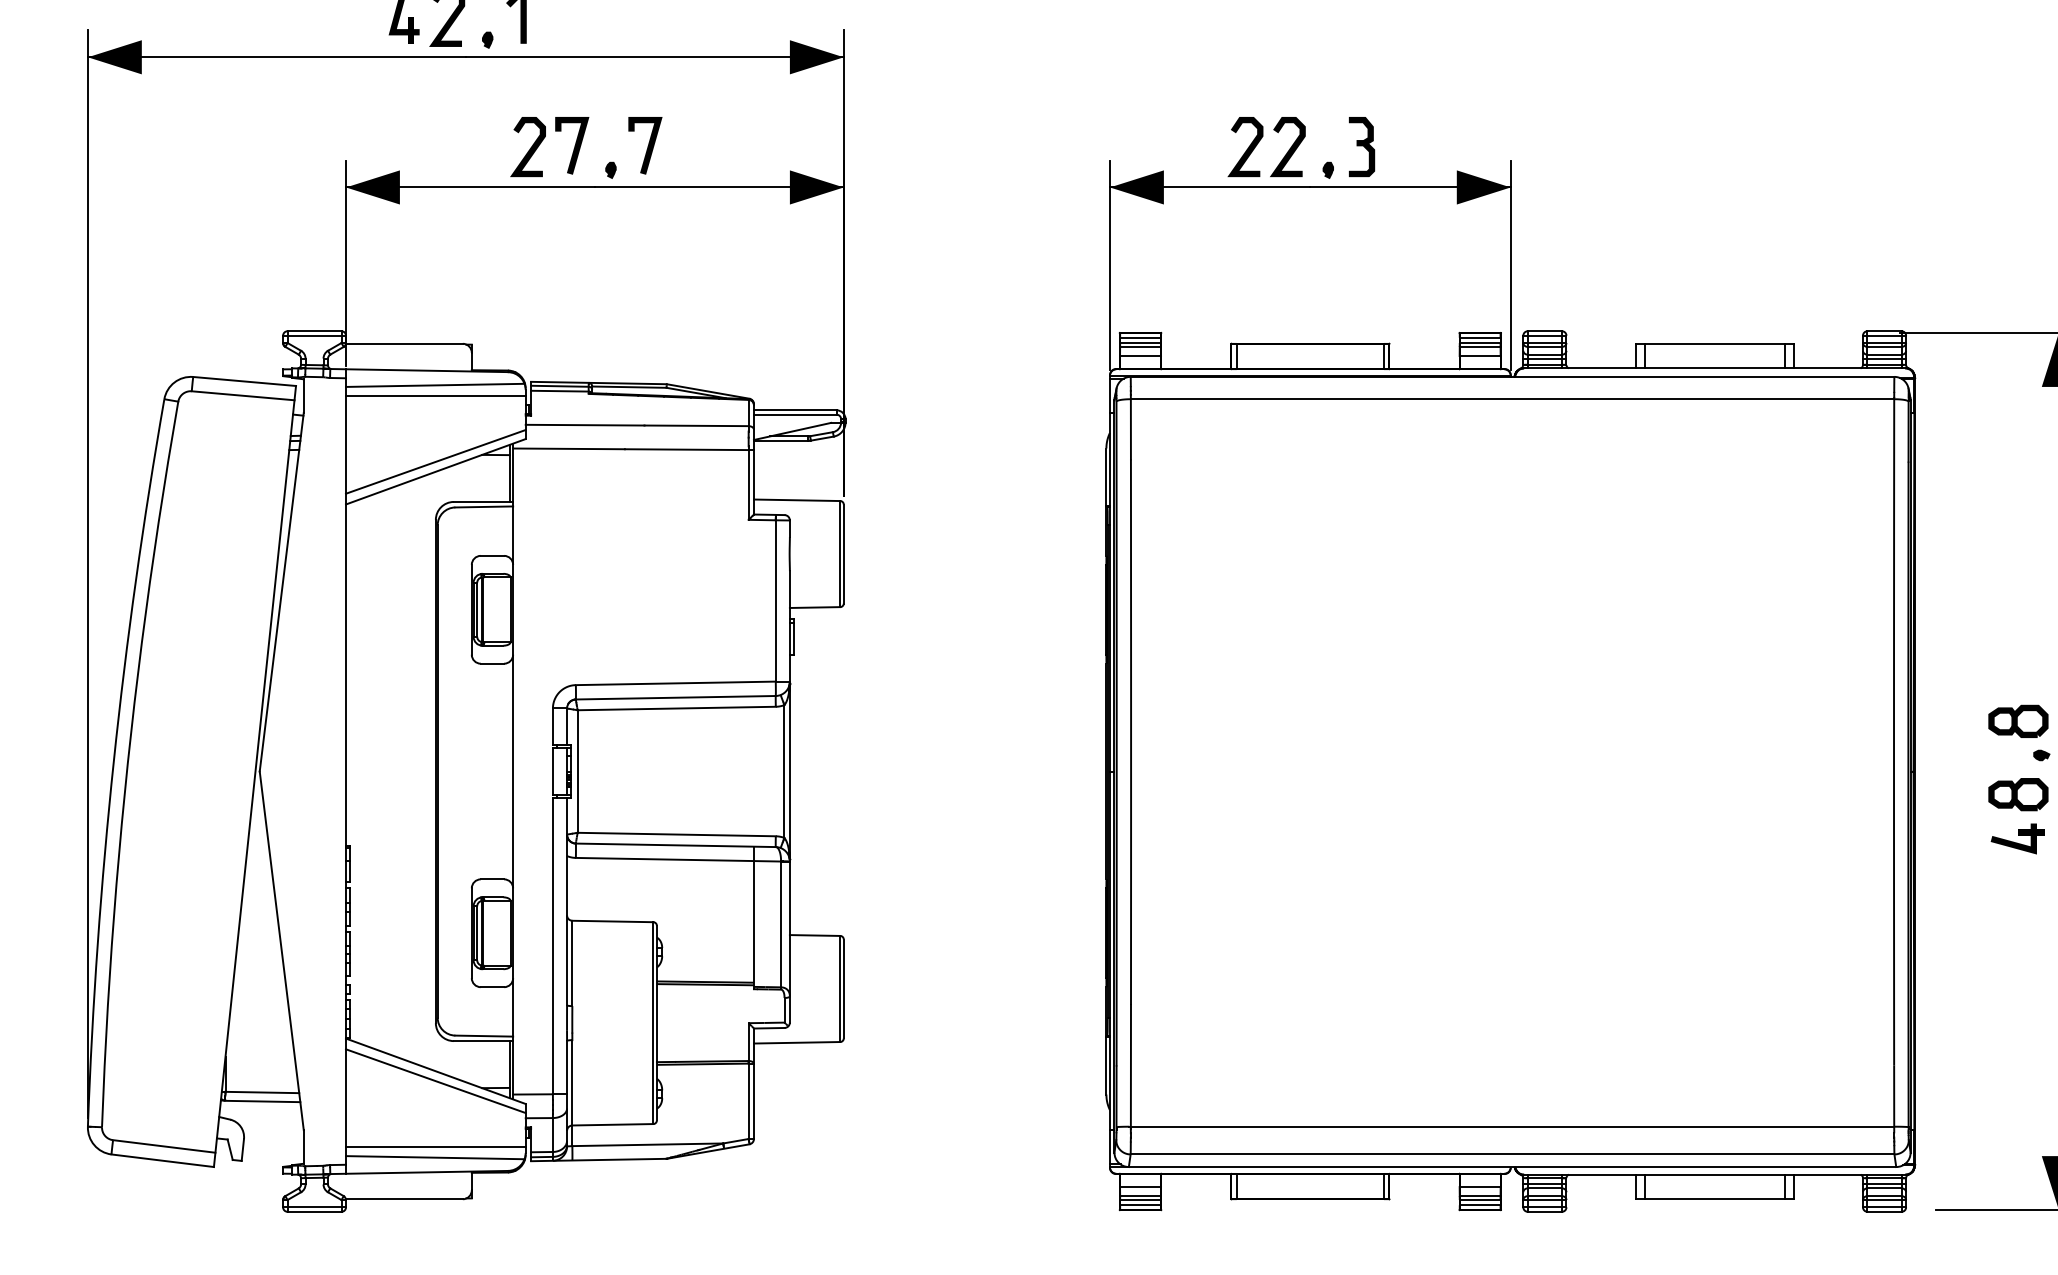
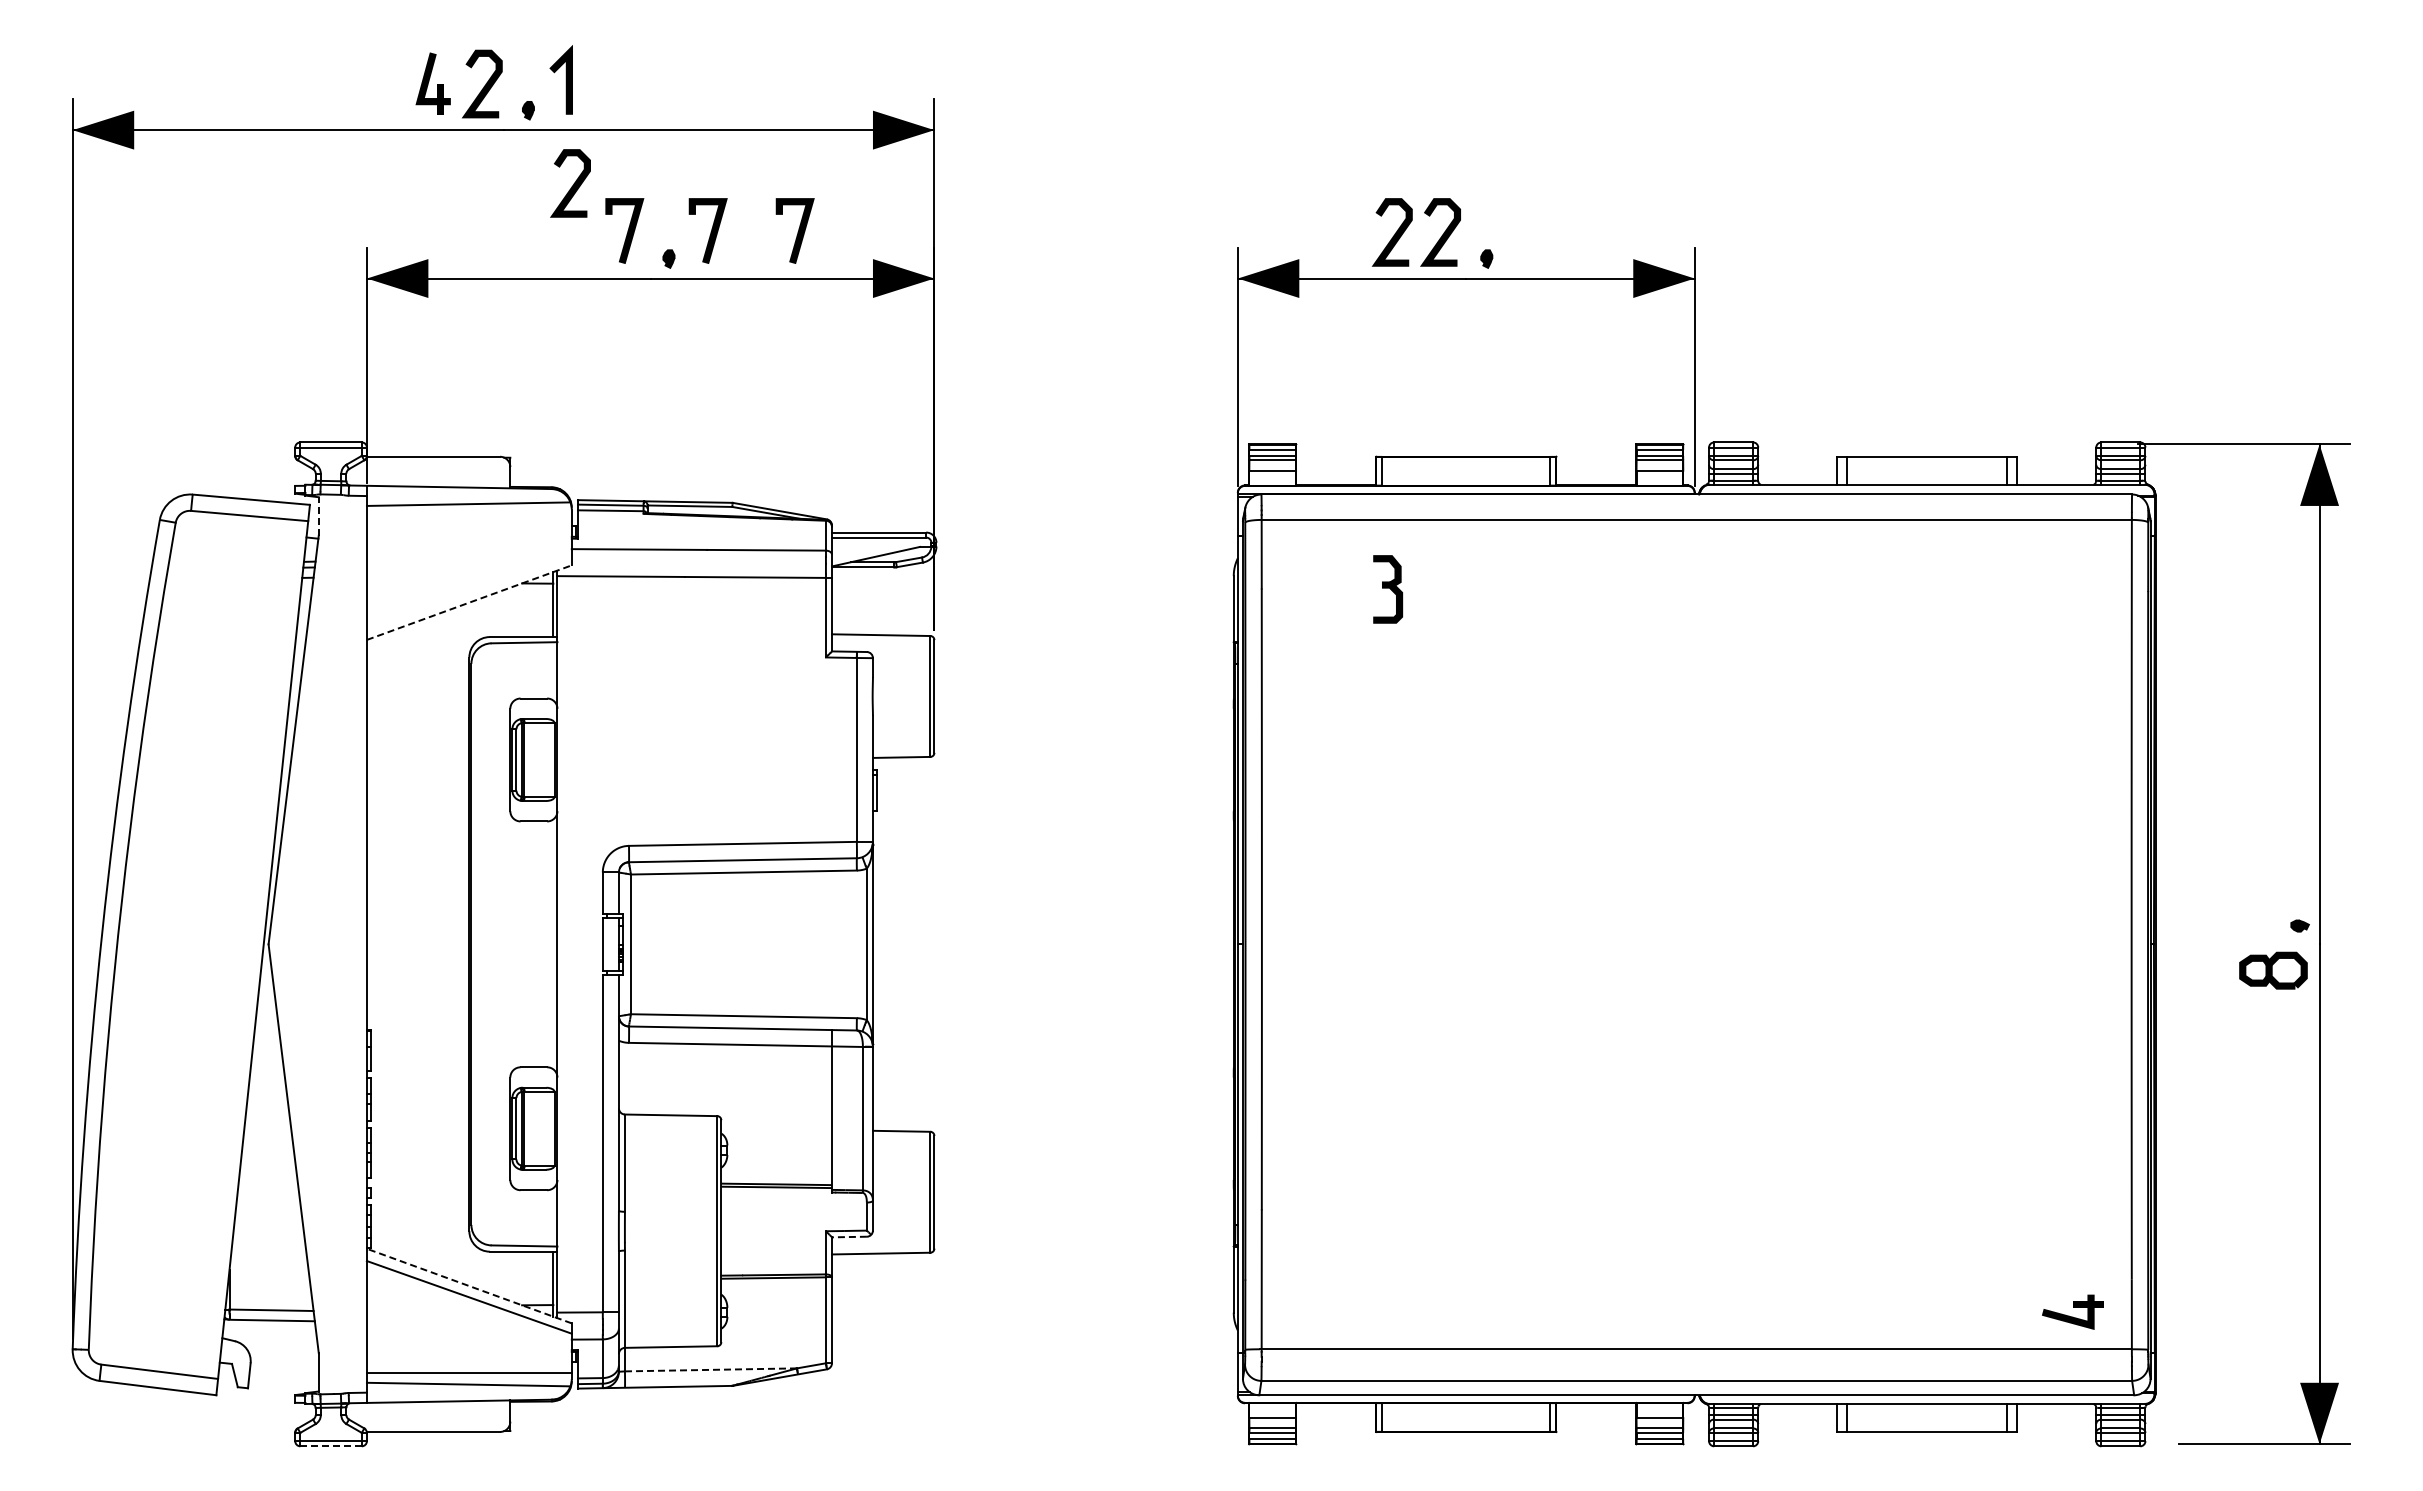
line: (723, 147) -> (797, 232), added
part: (1362, 147) -> (1388, 589), moved
curve: (529, 148) -> (572, 185), moved
line: (303, 395) -> (318, 515), solid -> dashed
line: (435, 396) -> (468, 516), removed
line: (435, 461) -> (468, 591), removed
line: (435, 471) -> (469, 602), solid -> dashed
part: (2018, 721) -> (2273, 887), removed
part: (2017, 838) -> (2072, 1311), moved
line: (768, 1028) -> (848, 1237), solid -> dashed
line: (435, 1070) -> (468, 1285), solid -> dashed
line: (647, 1144) -> (710, 1369), solid -> dashed
line: (314, 1211) -> (331, 1446), solid -> dashed

